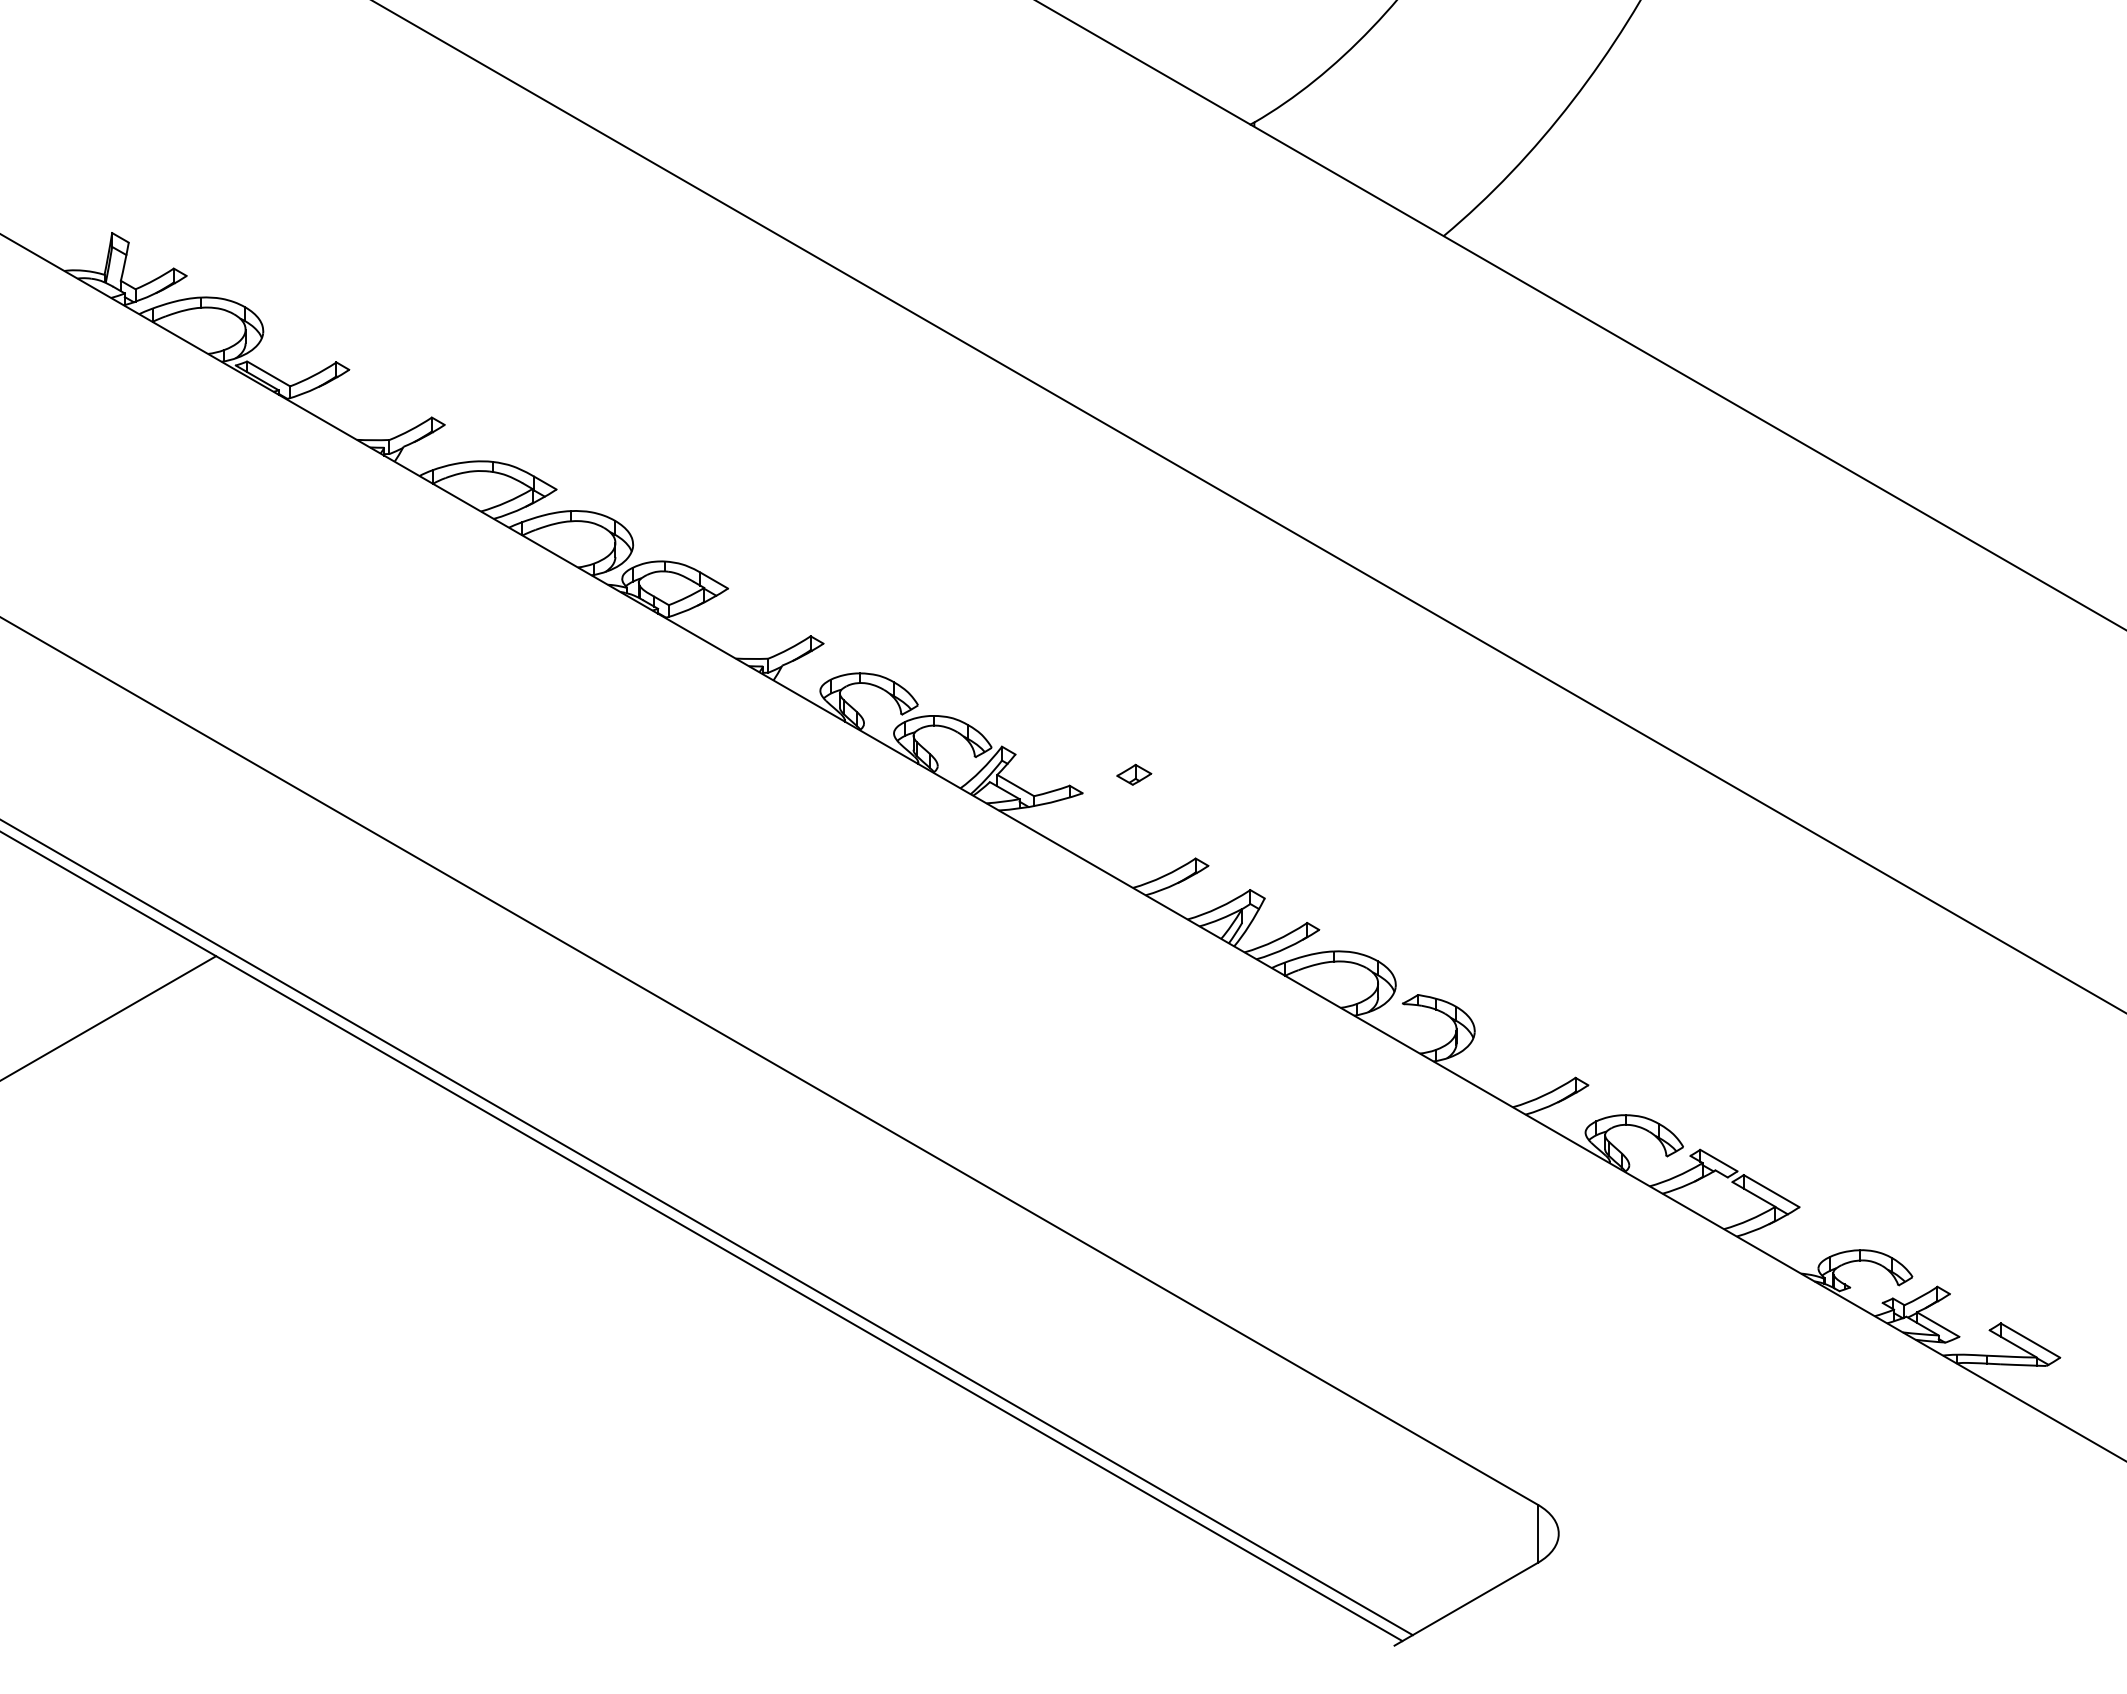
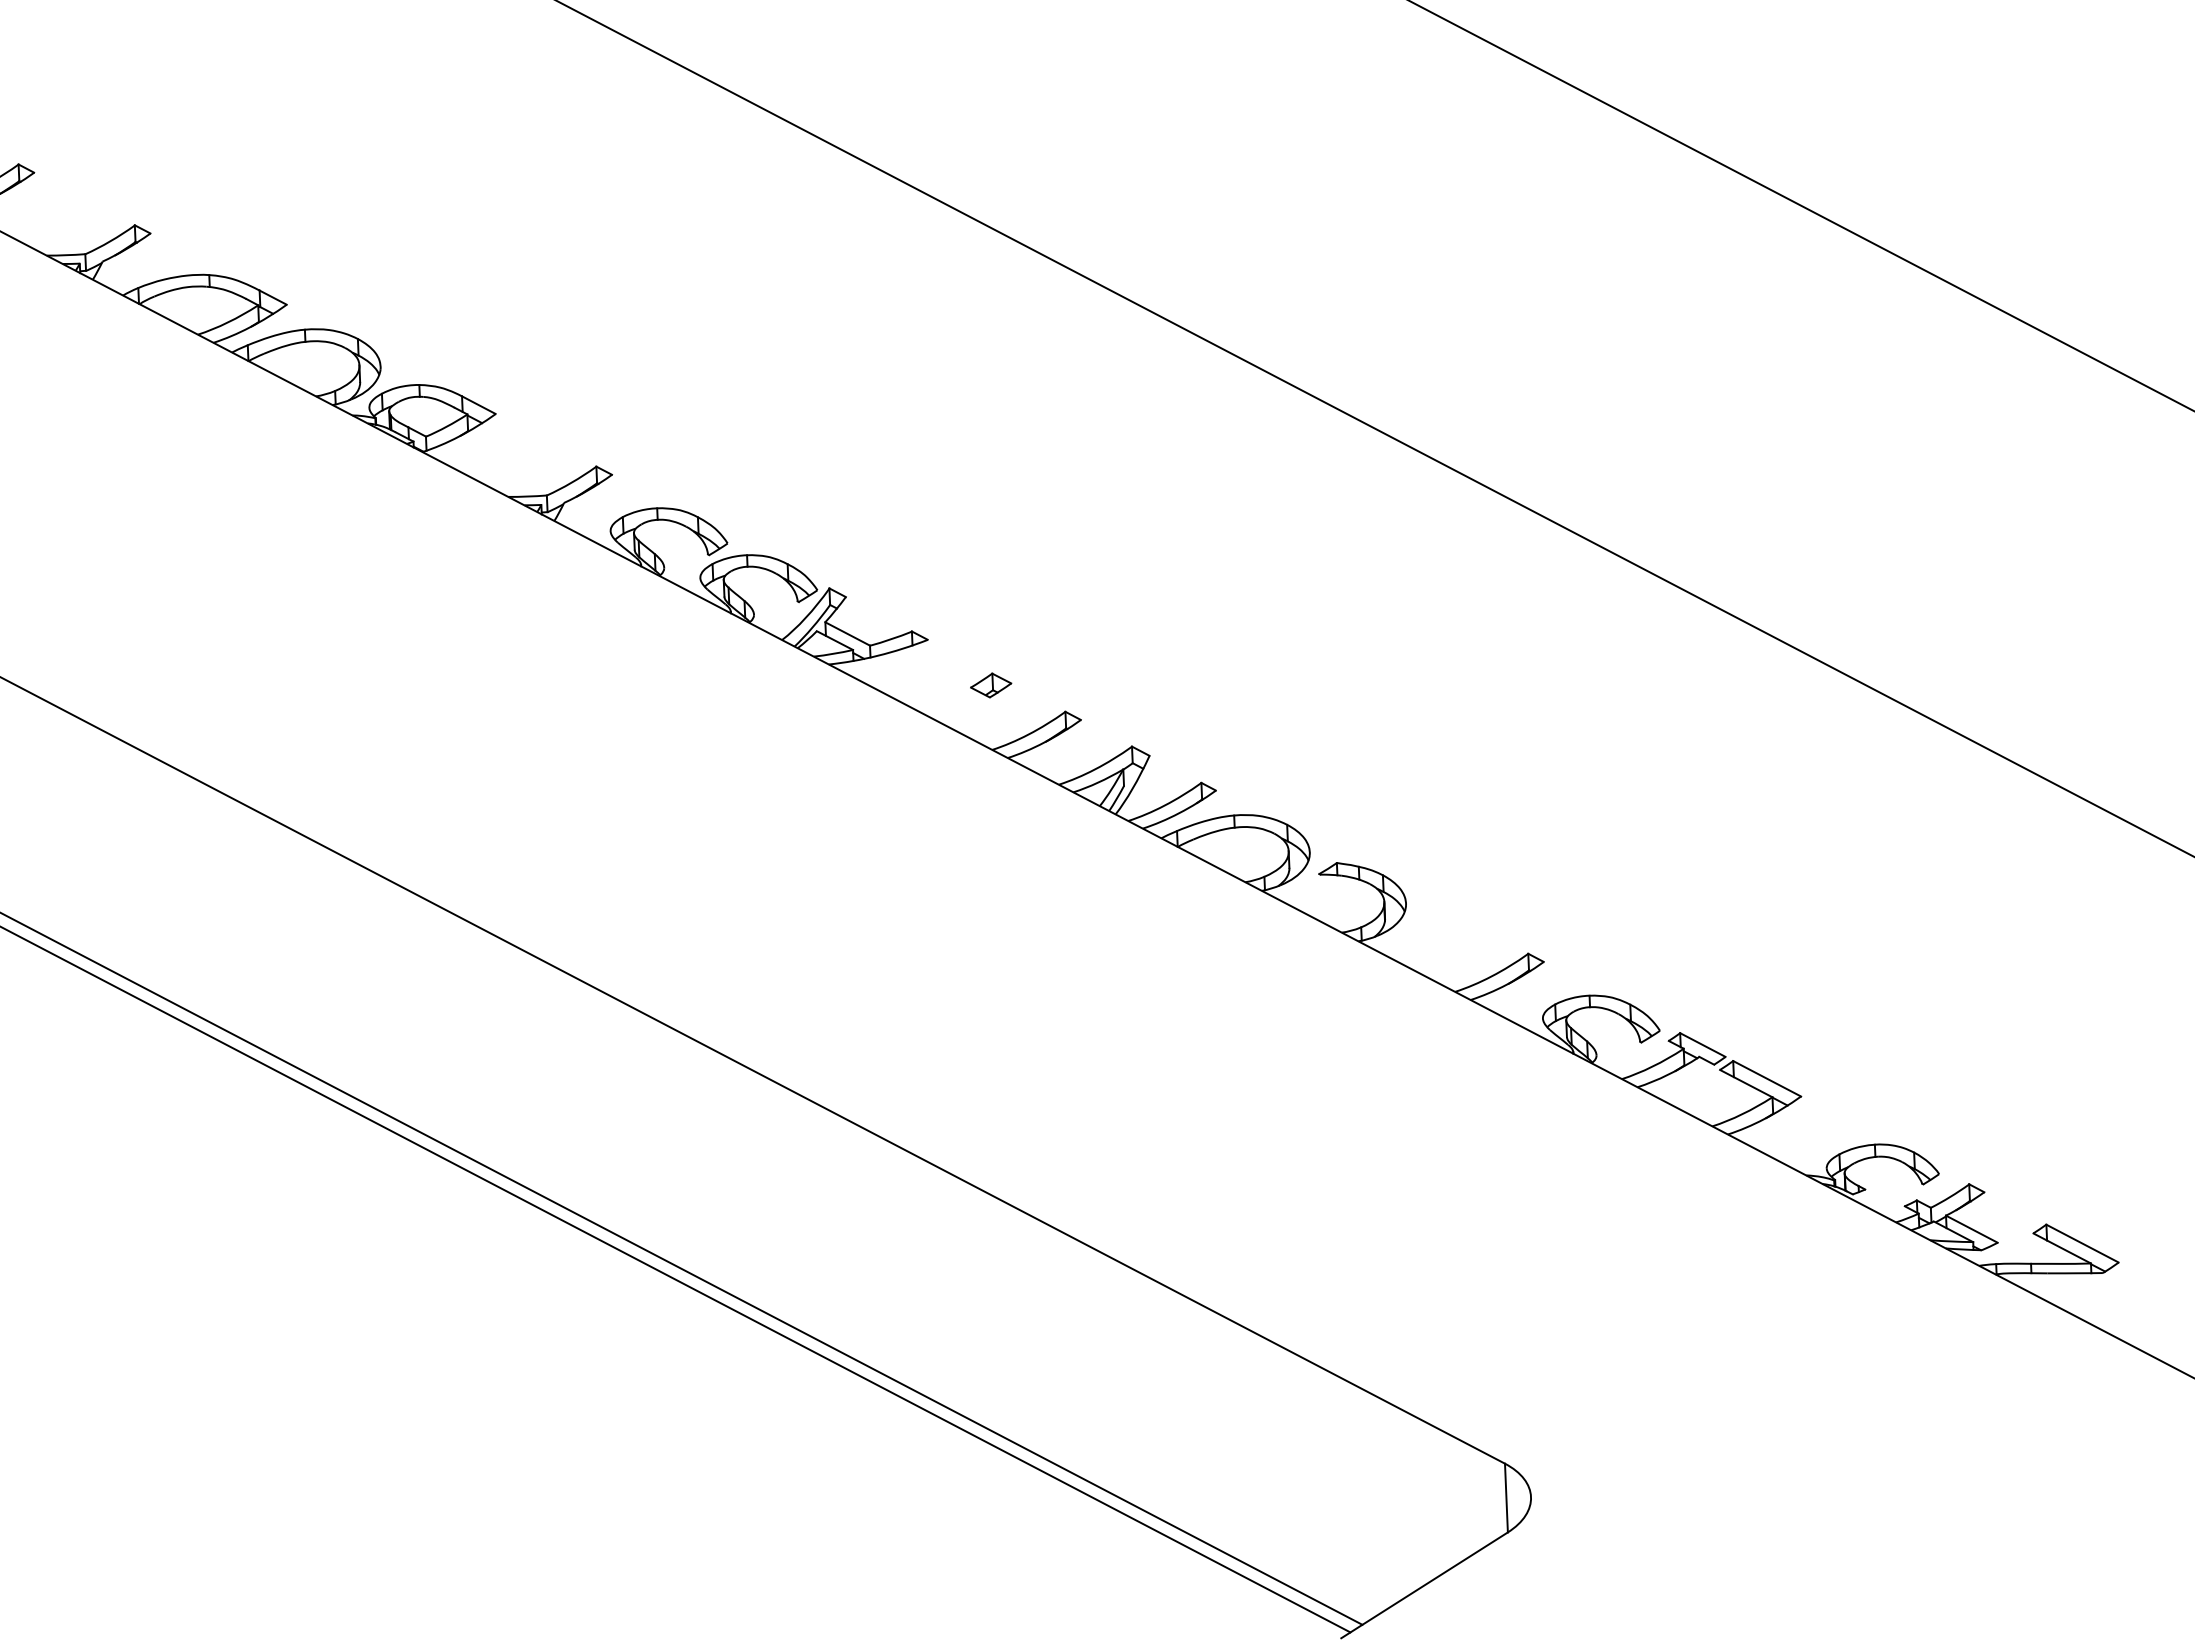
part: (1134, 774) -> (991, 685), moved

